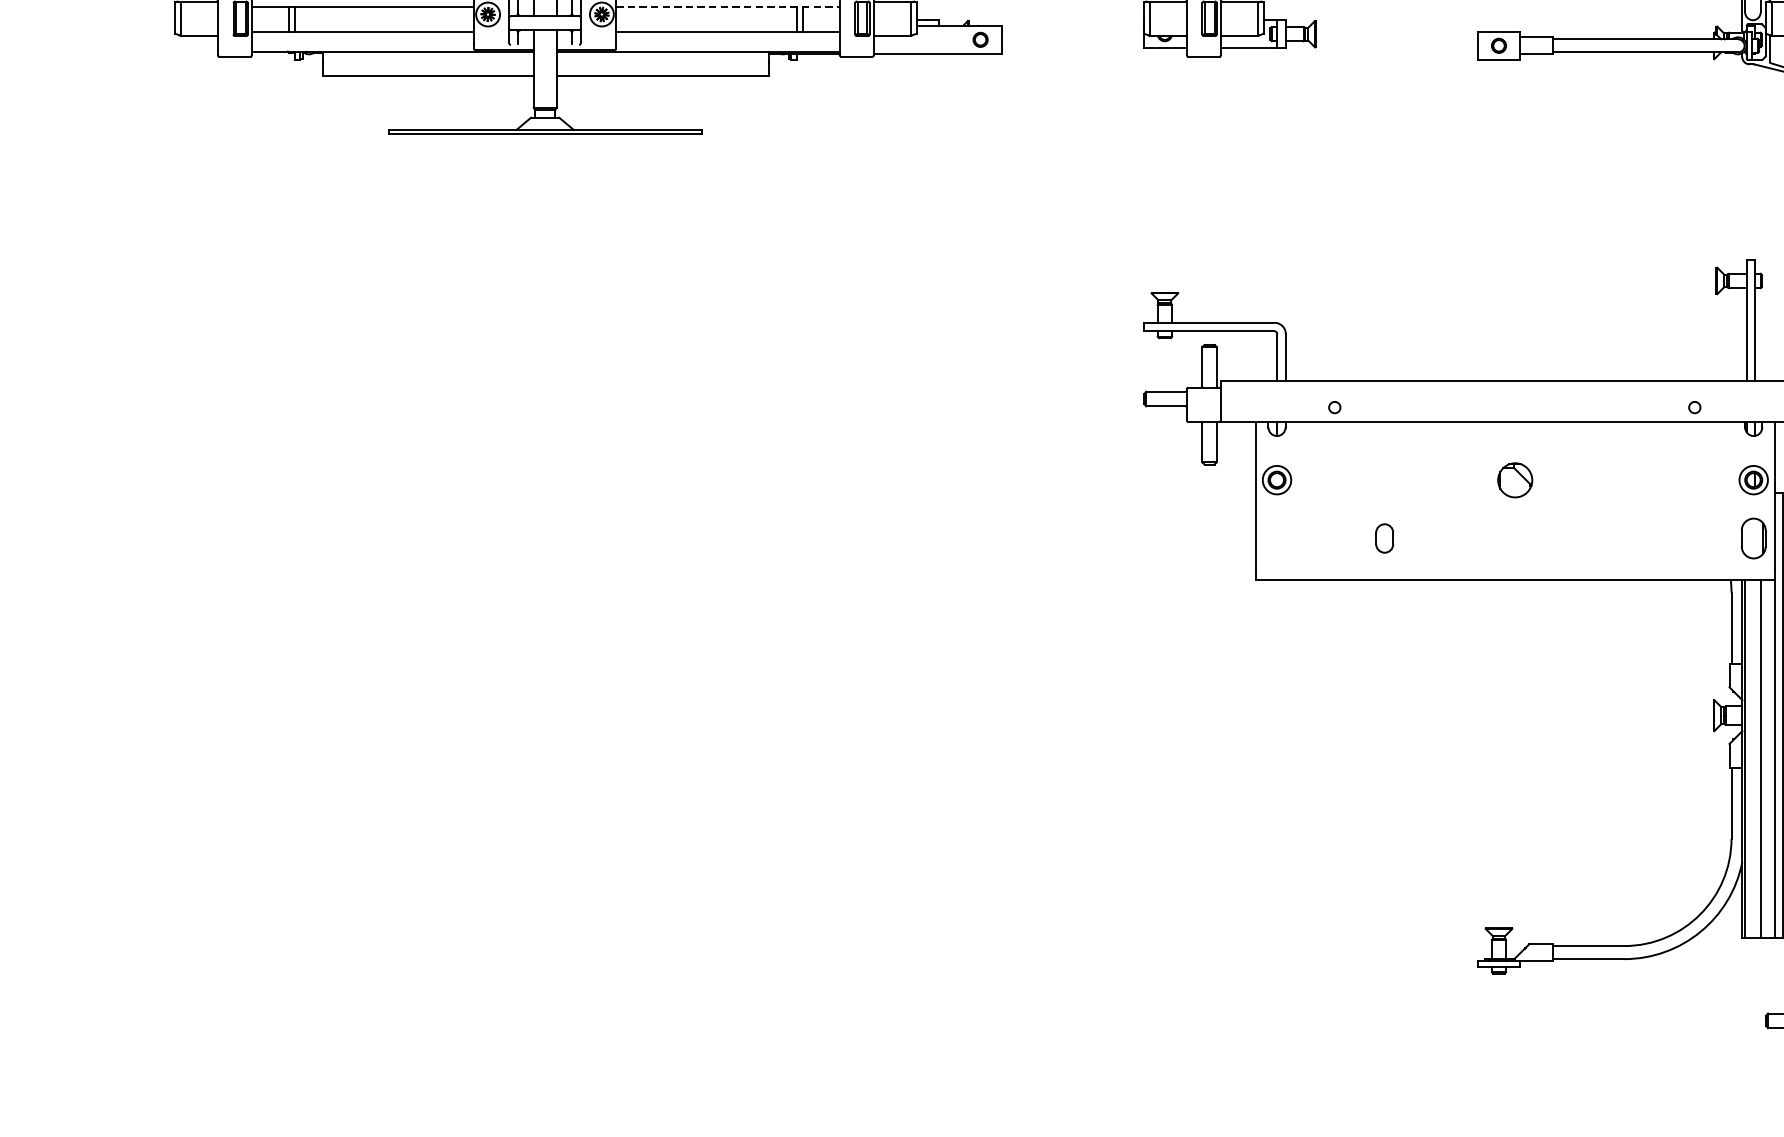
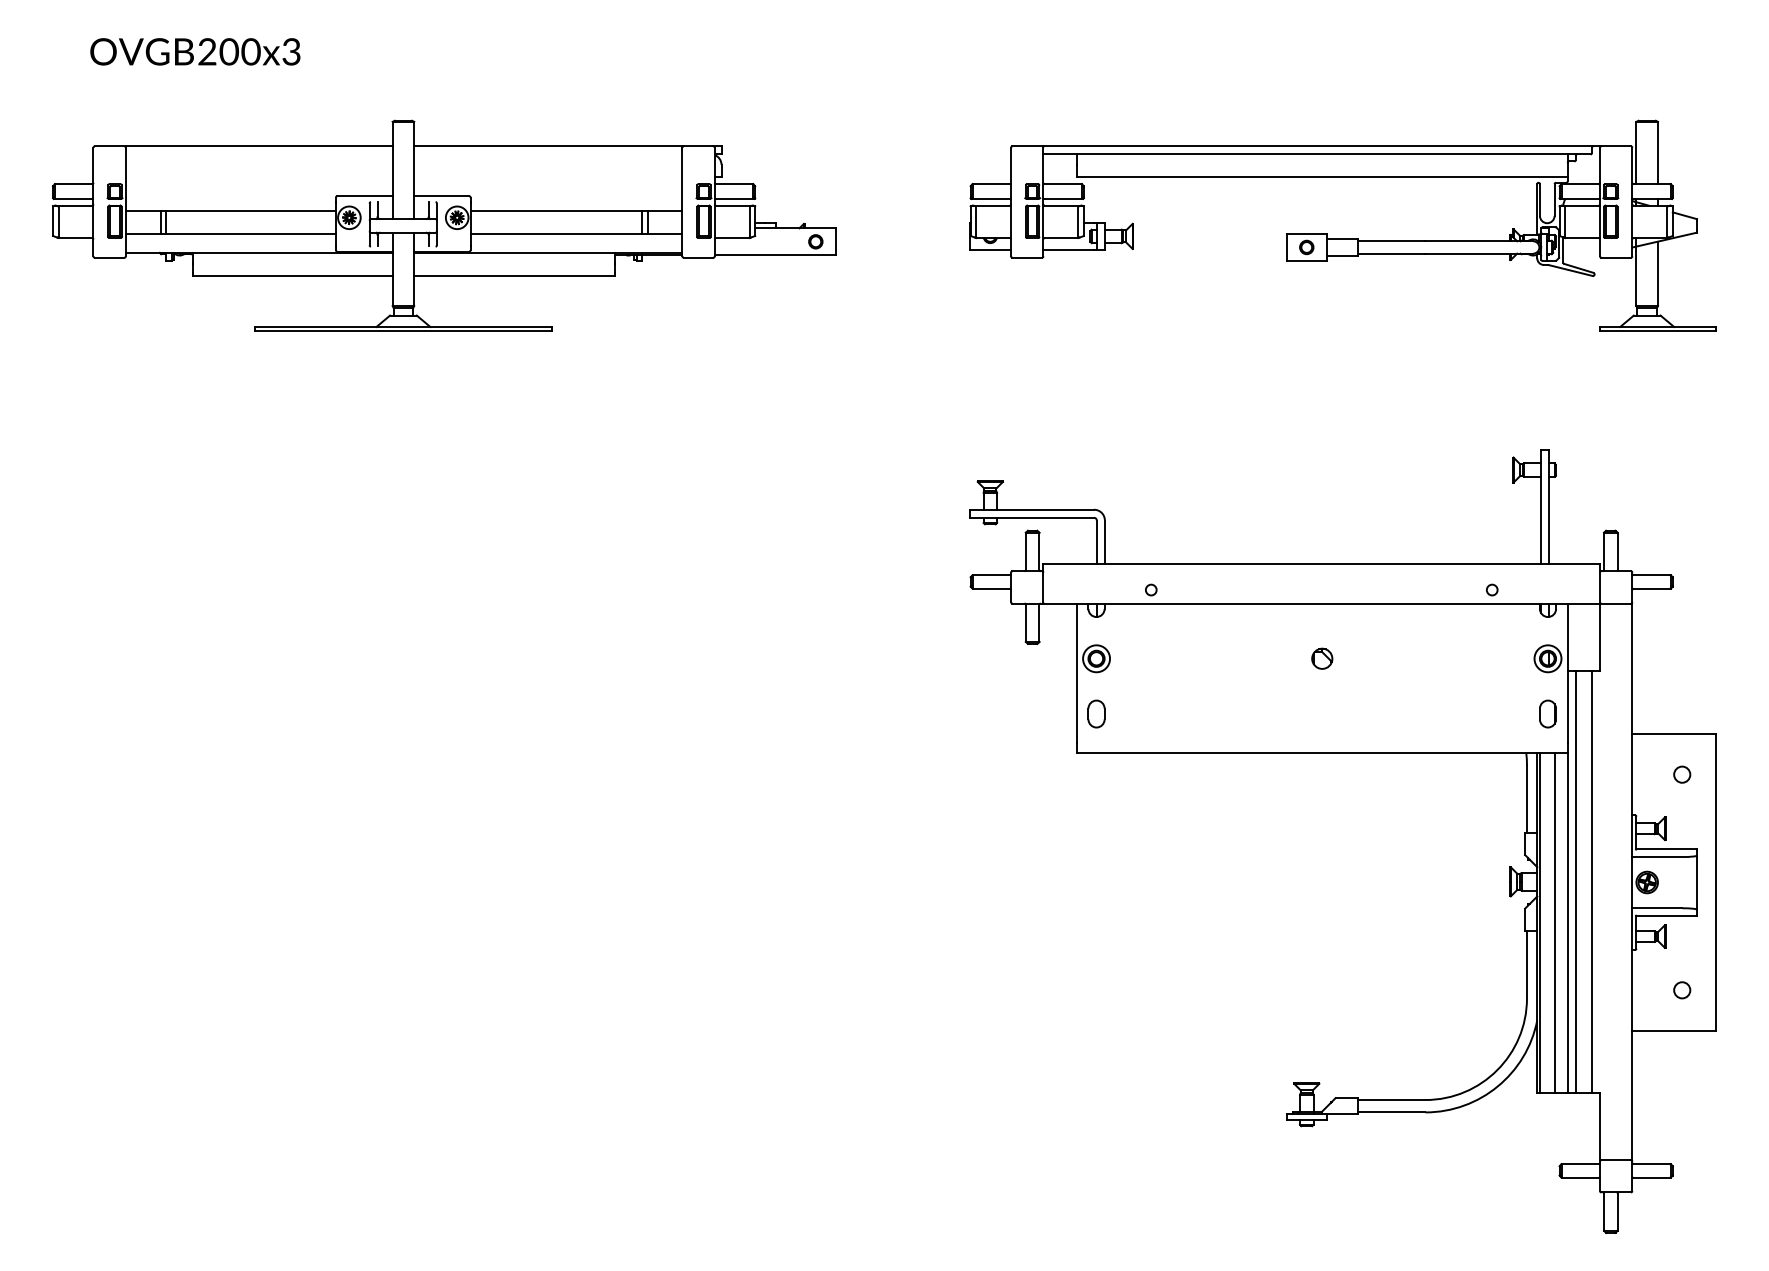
line: (727, 7) -> (576, 211), dashed -> solid
part: (1515, 479) -> (1322, 658), size x0.62
part: (1384, 537) -> (1096, 713), moved
part: (1753, 537) -> (1547, 713), size x0.71

